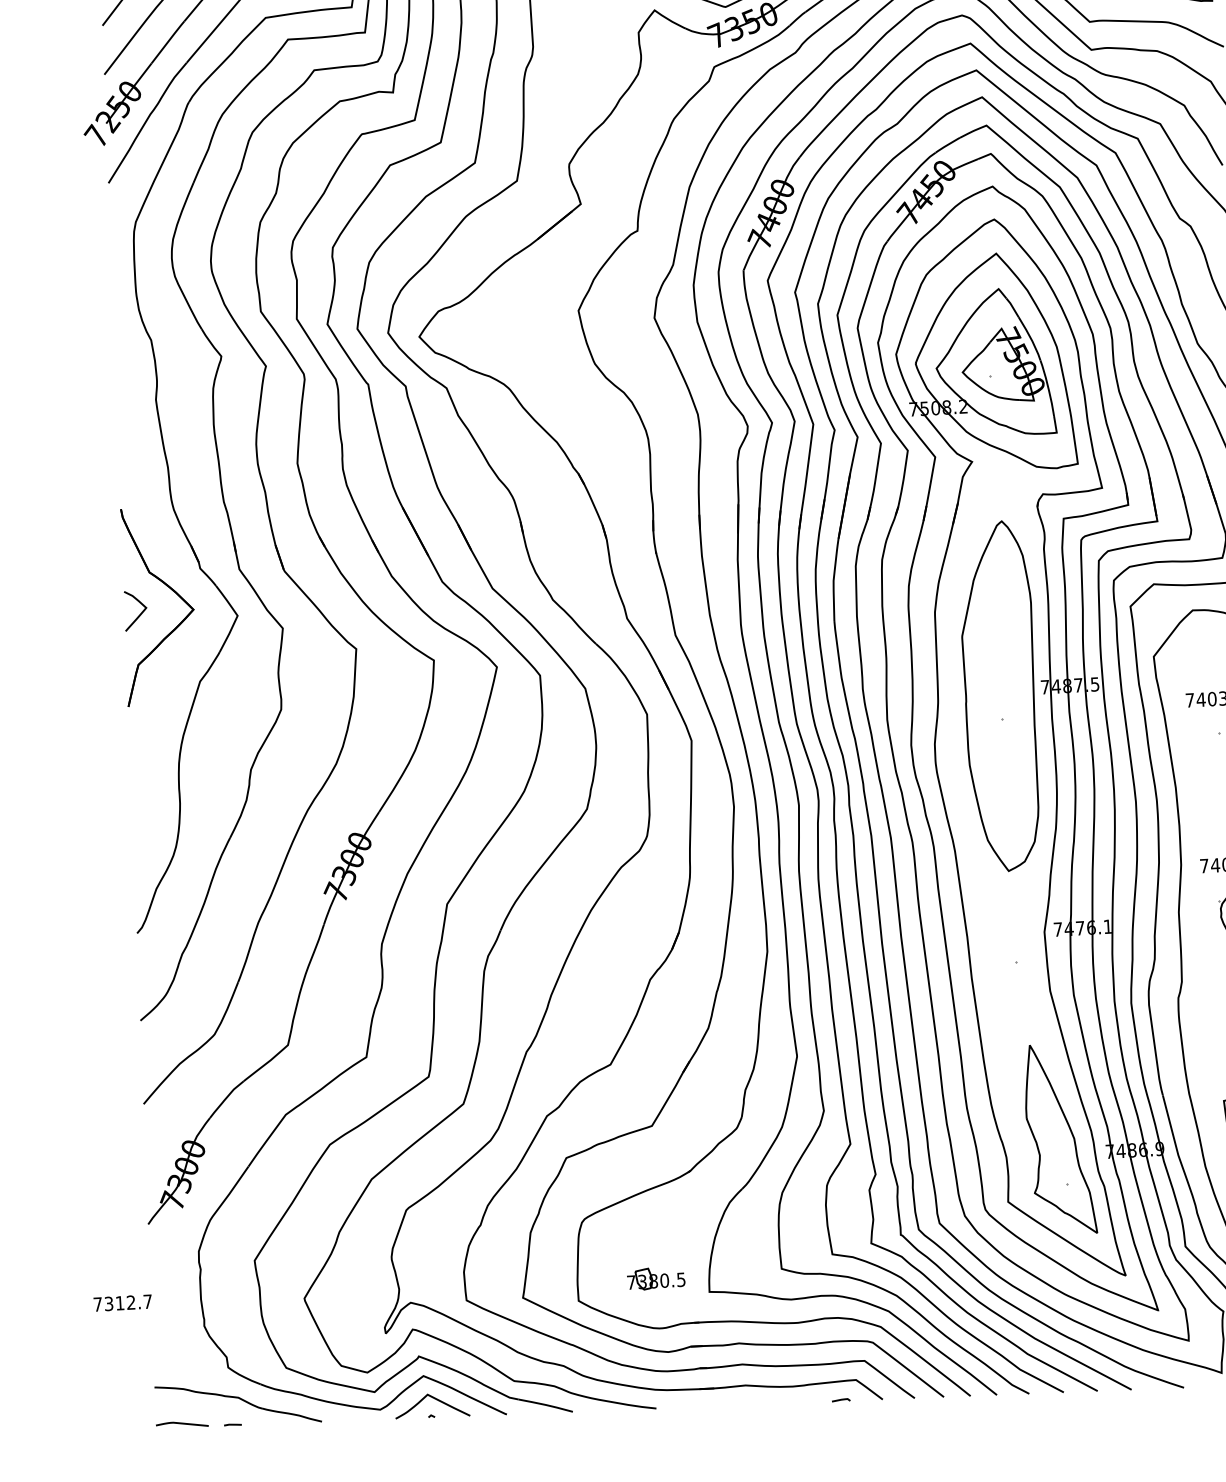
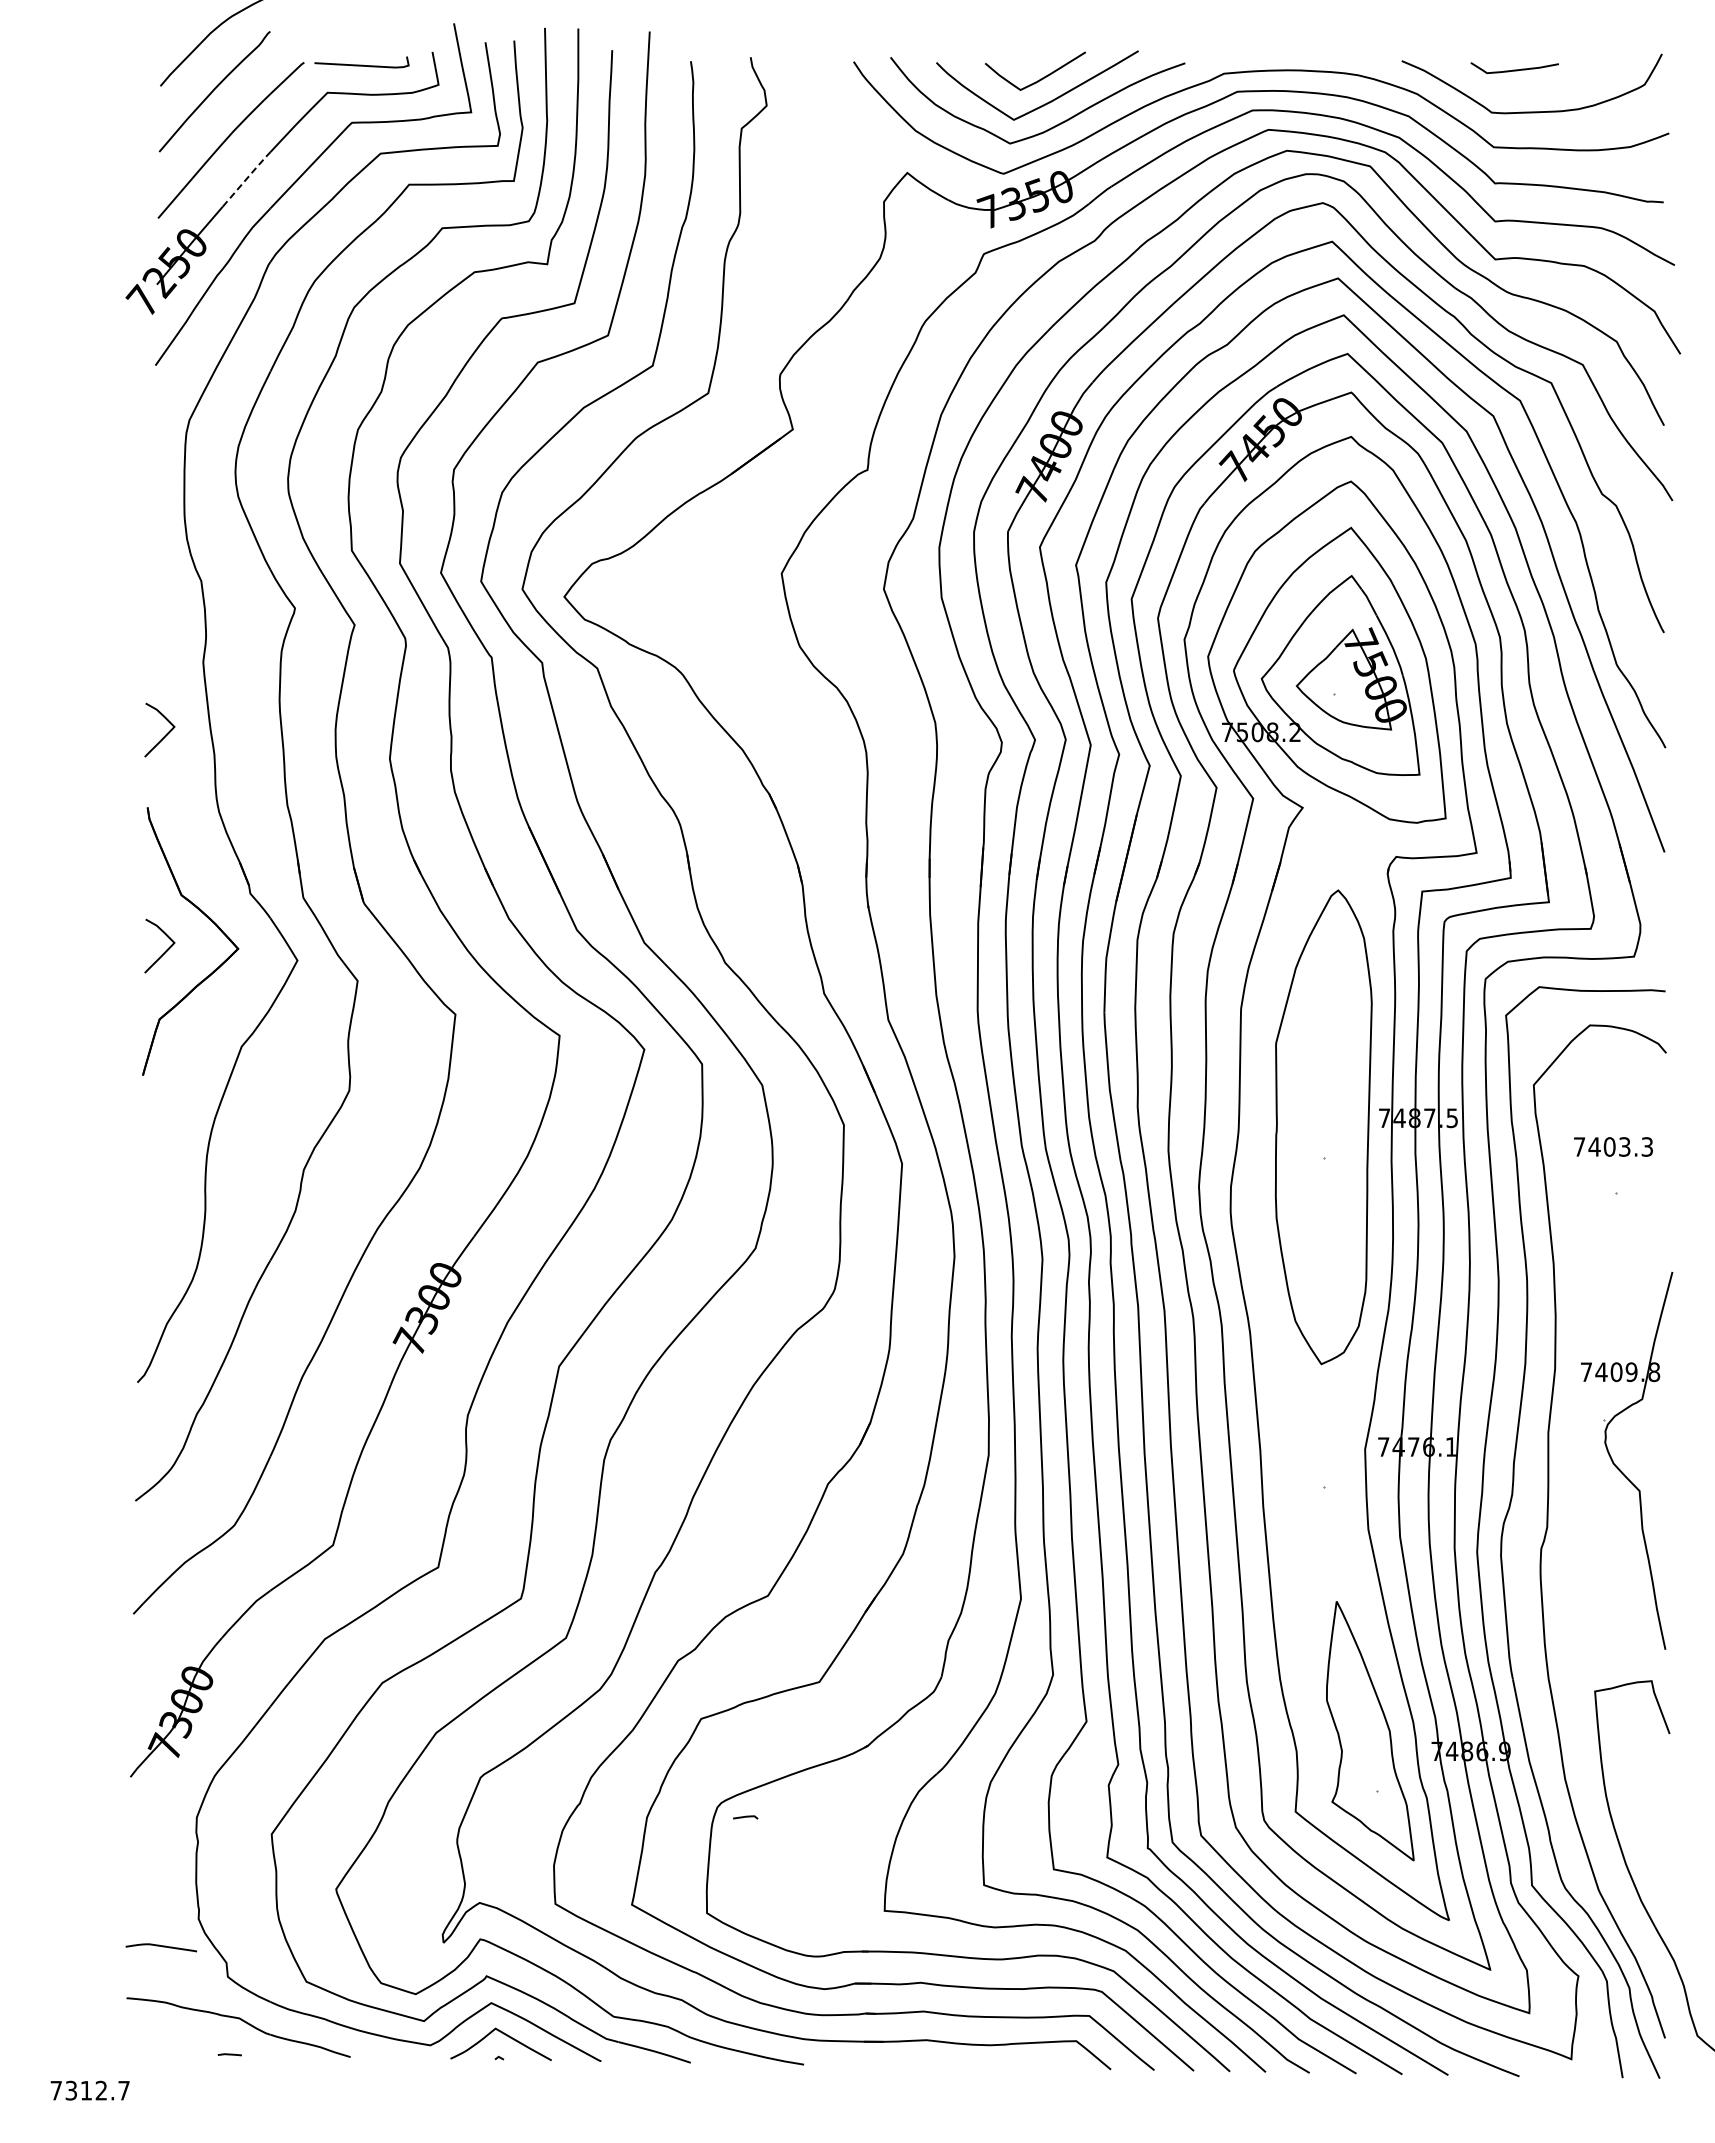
line: (168, 40) -> (247, 177), solid -> dashed
curve: (131, 454) -> (165, 734), added
part: (656, 1278) -> (813, 1888), removed
text: (122, 1303) -> (89, 2090), moved
curve: (841, 1400) -> (745, 1817), moved
curve: (182, 1423) -> (161, 1946), moved

